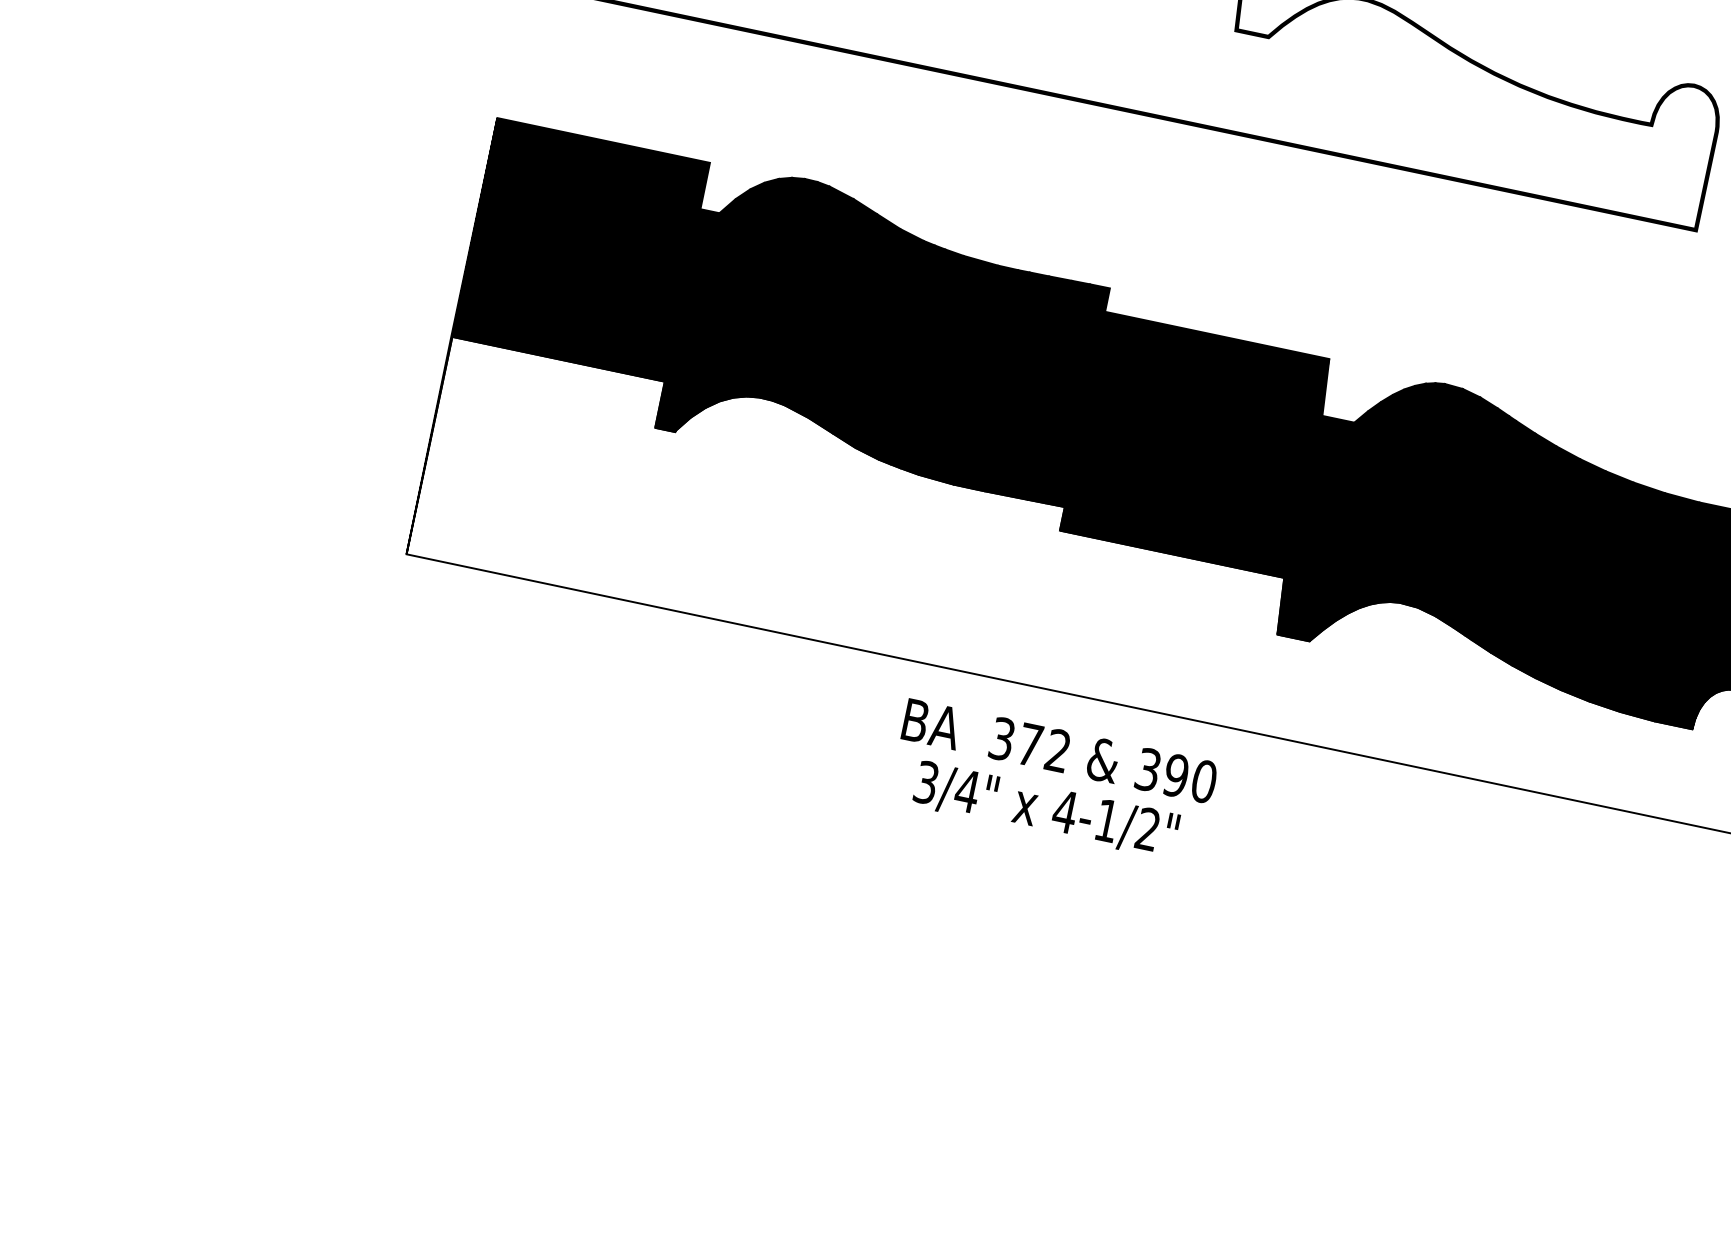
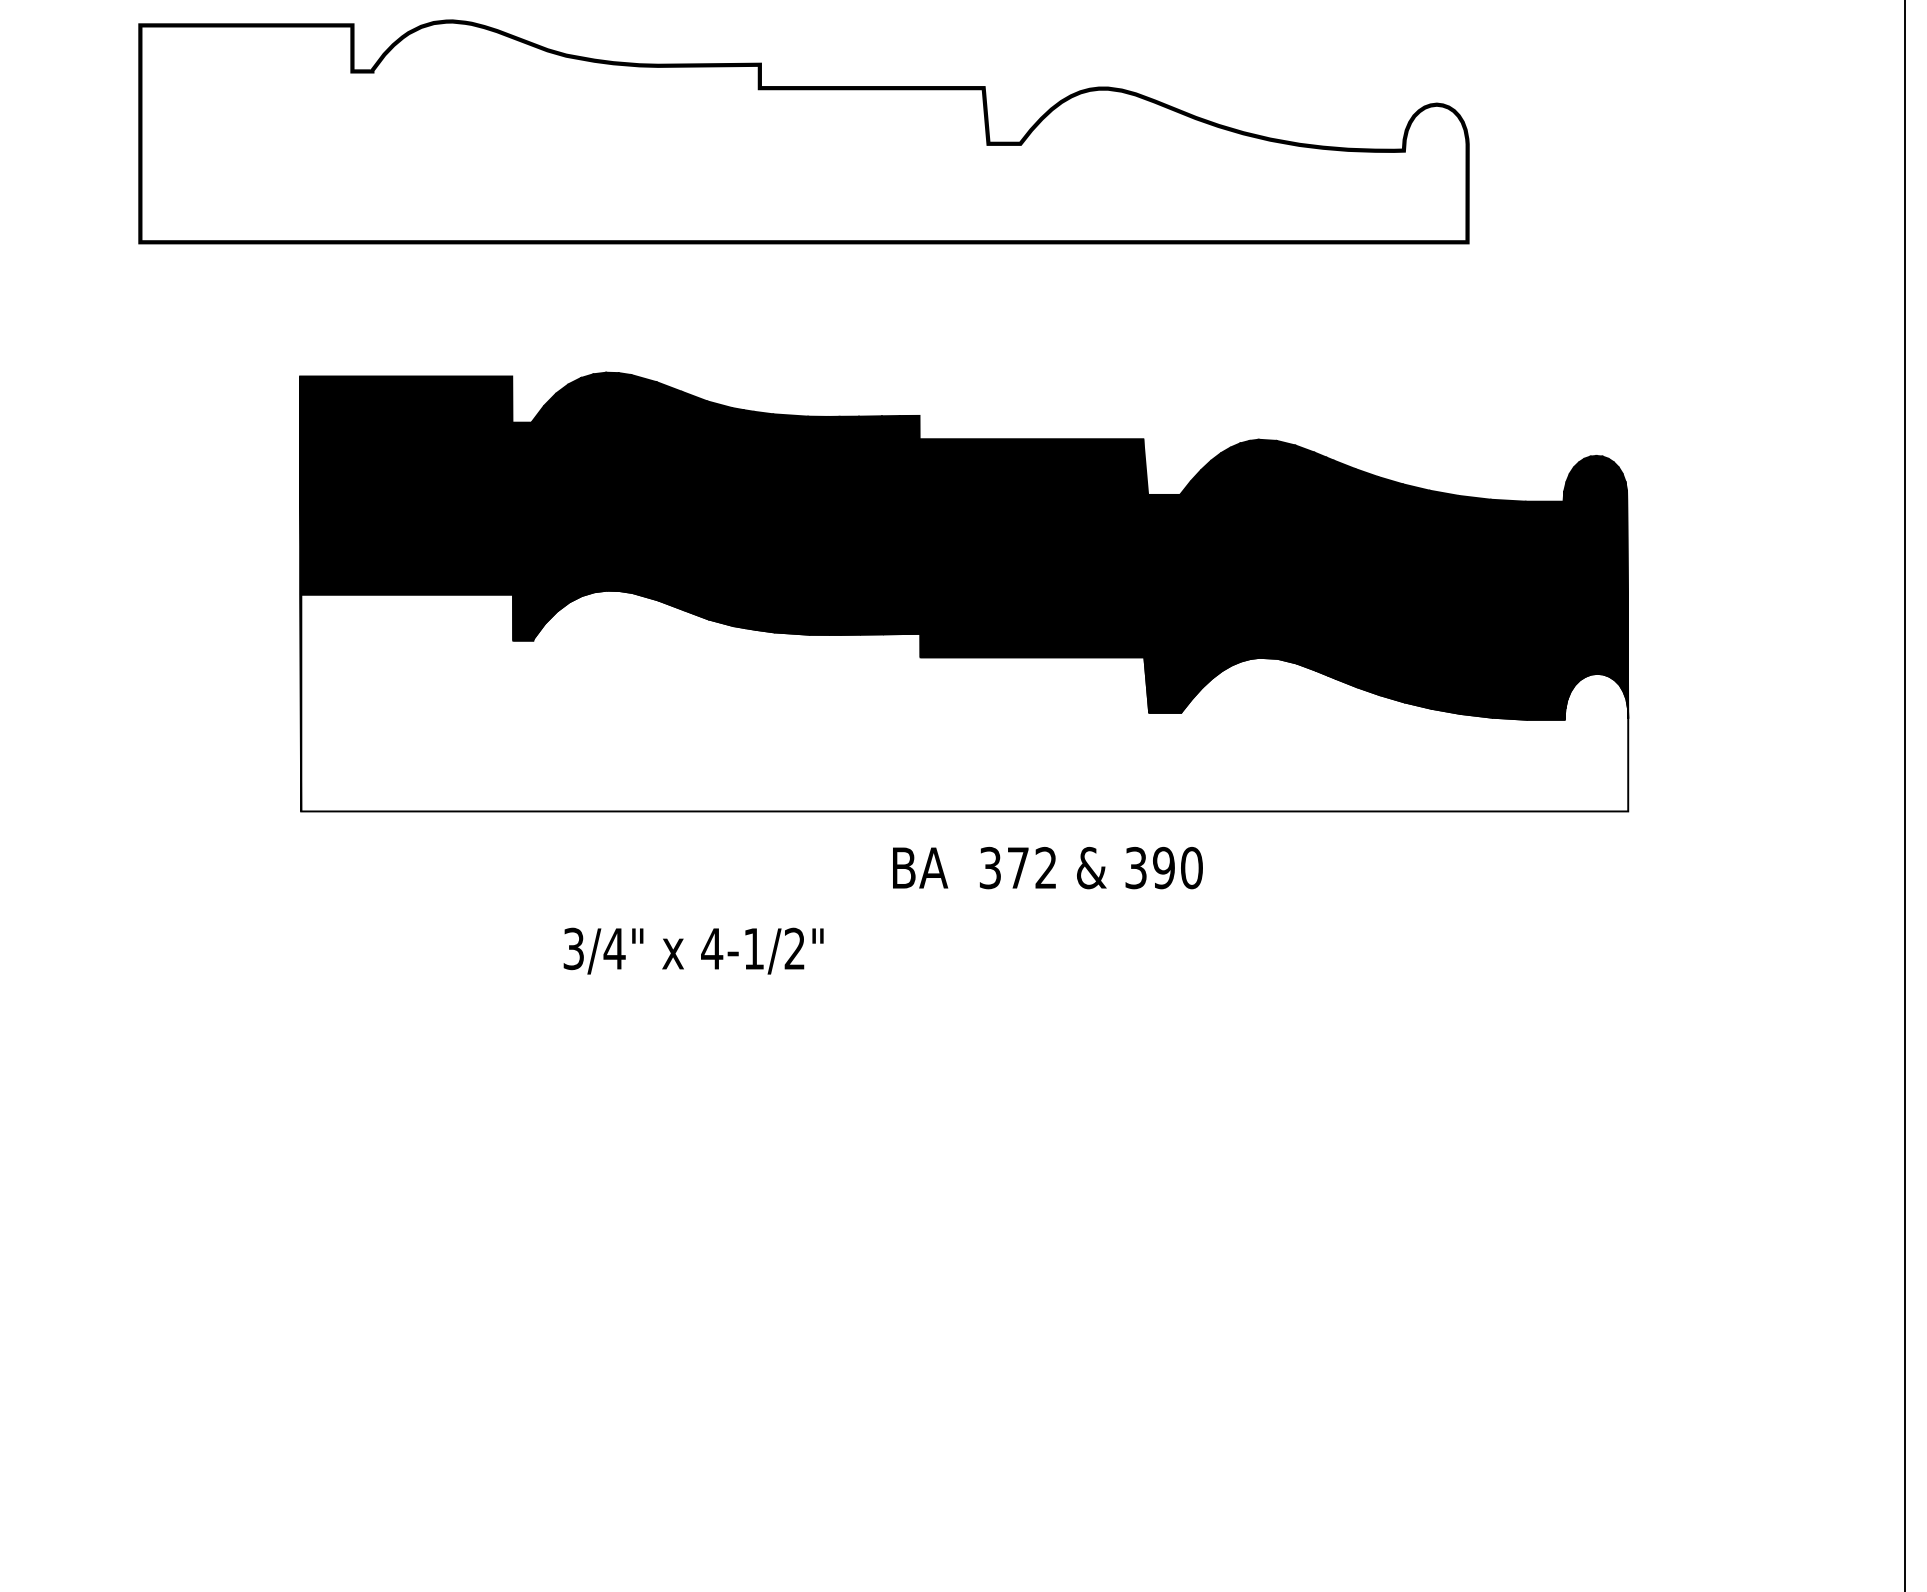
text: (1059, 751) -> (1047, 868), moved
text: (1046, 809) -> (693, 950), moved

